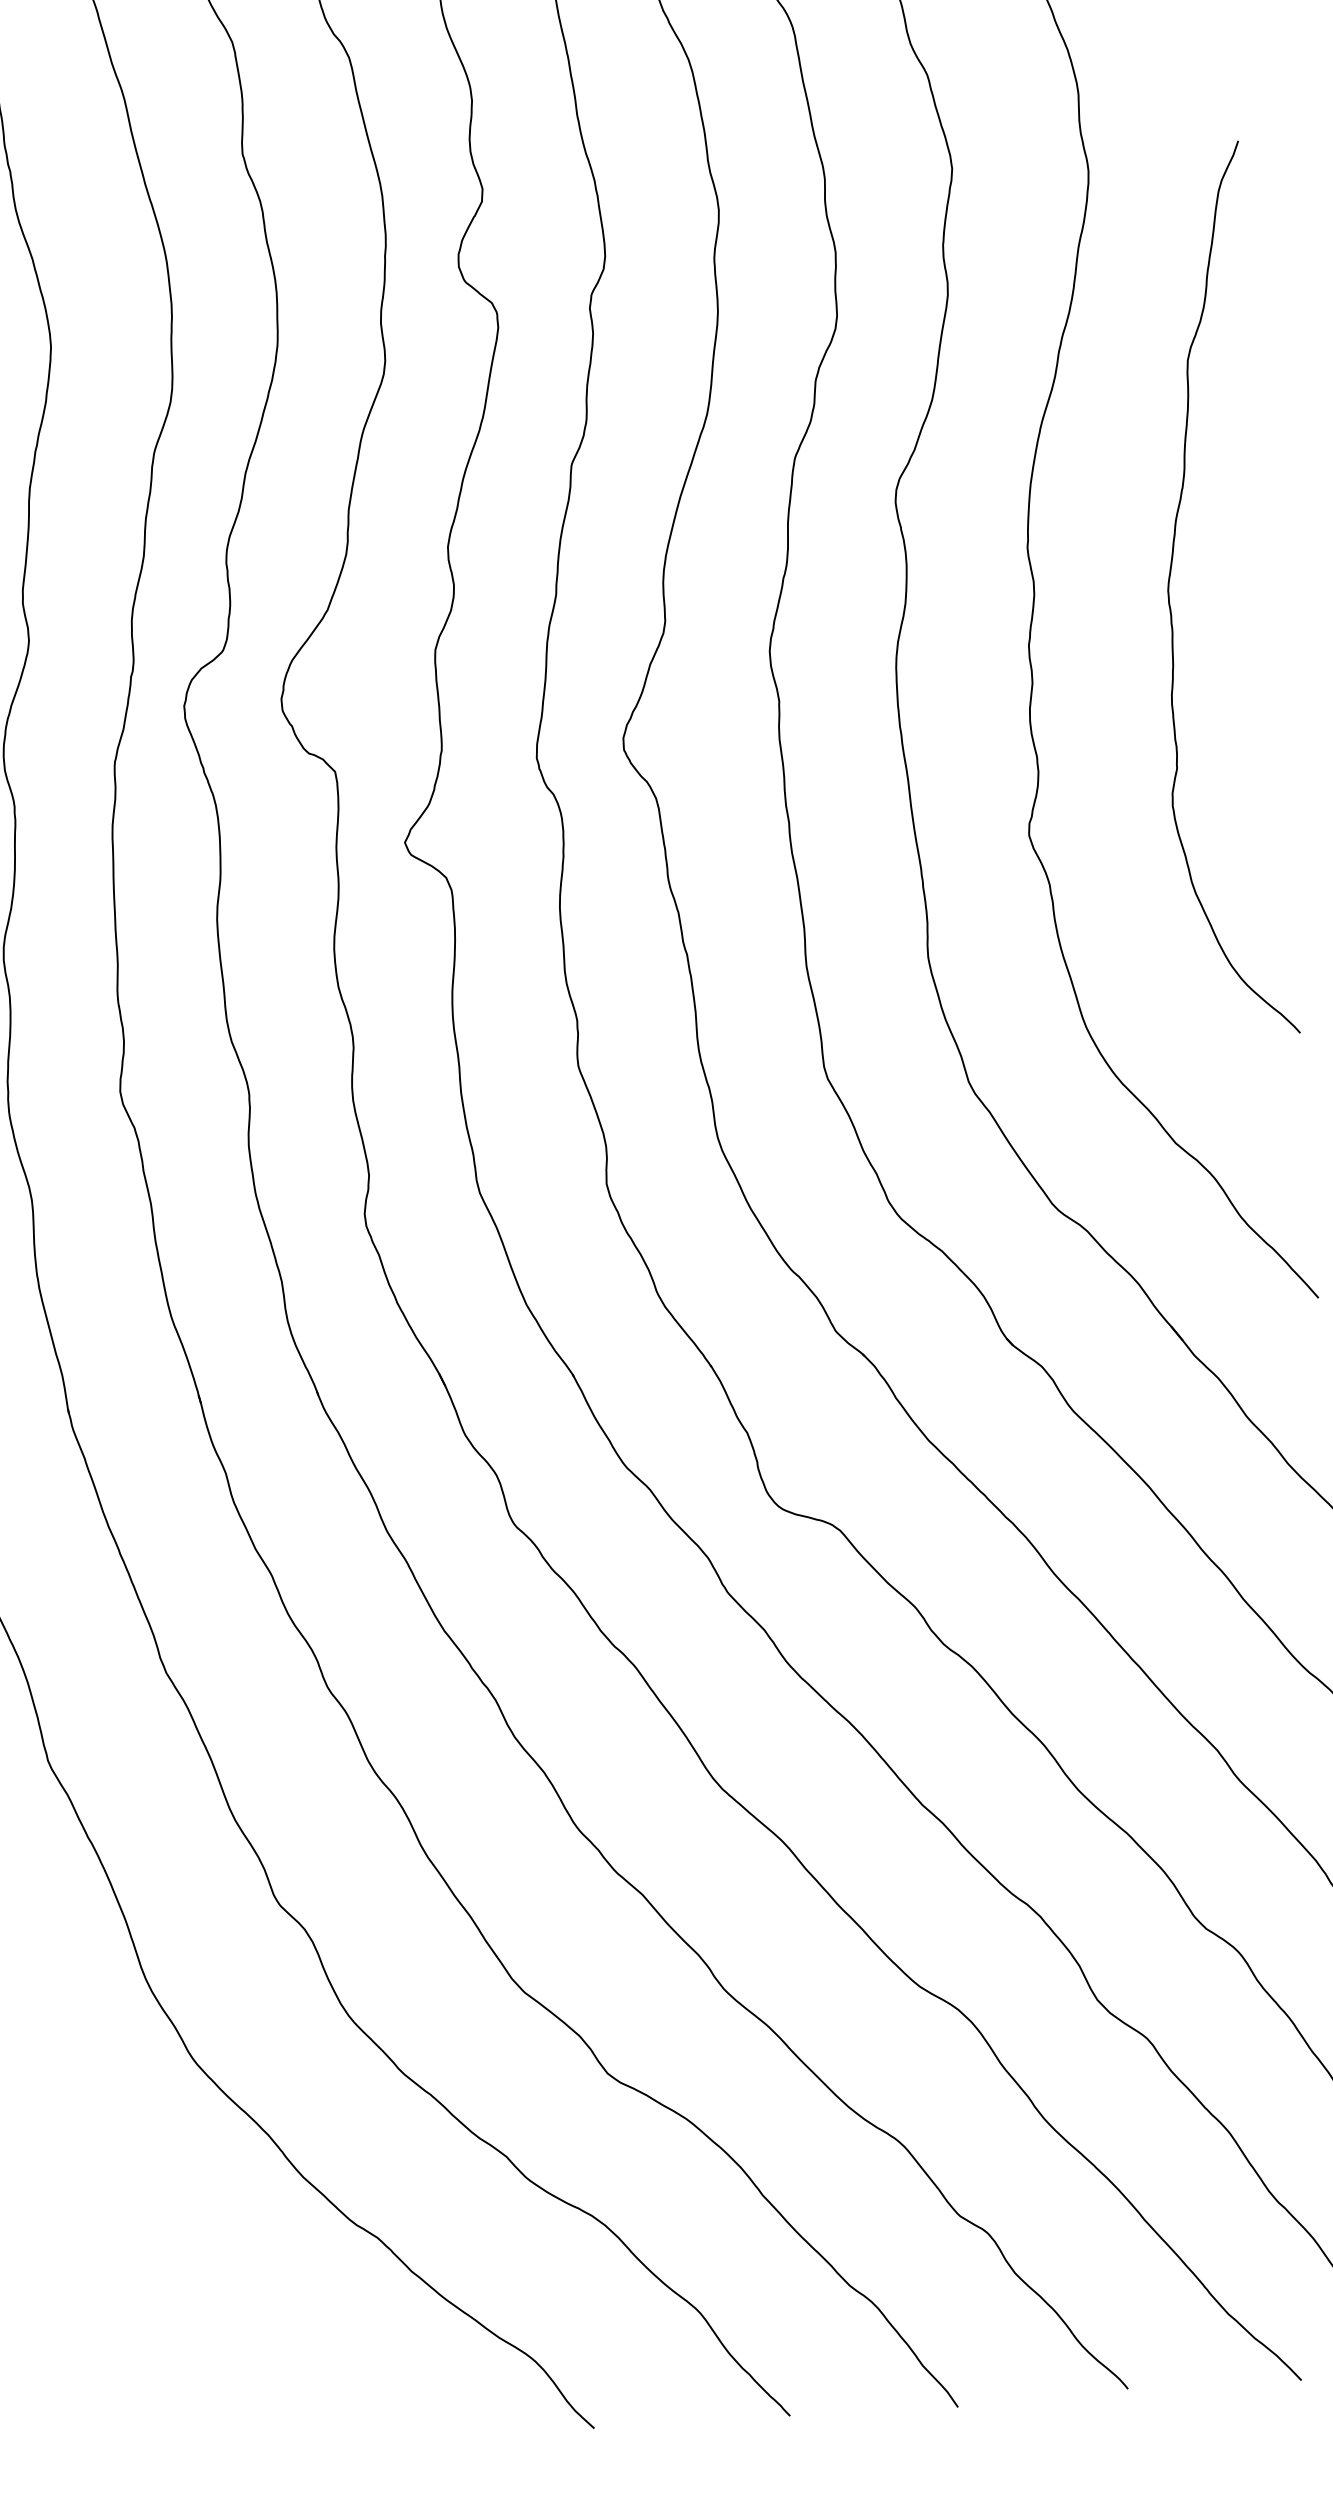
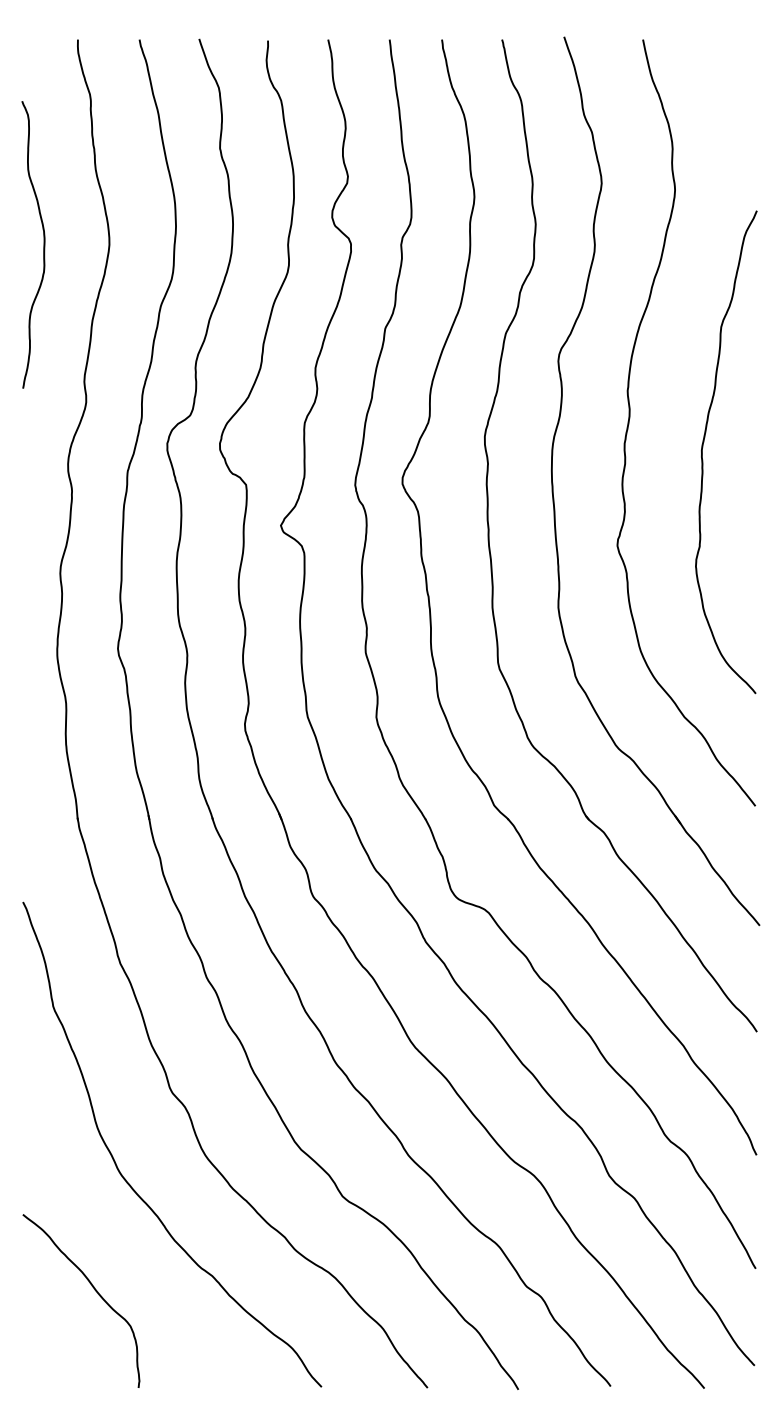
curve: (1170, 585) -> (703, 447), moved
curve: (161, 2280) -> (94, 1290), added

